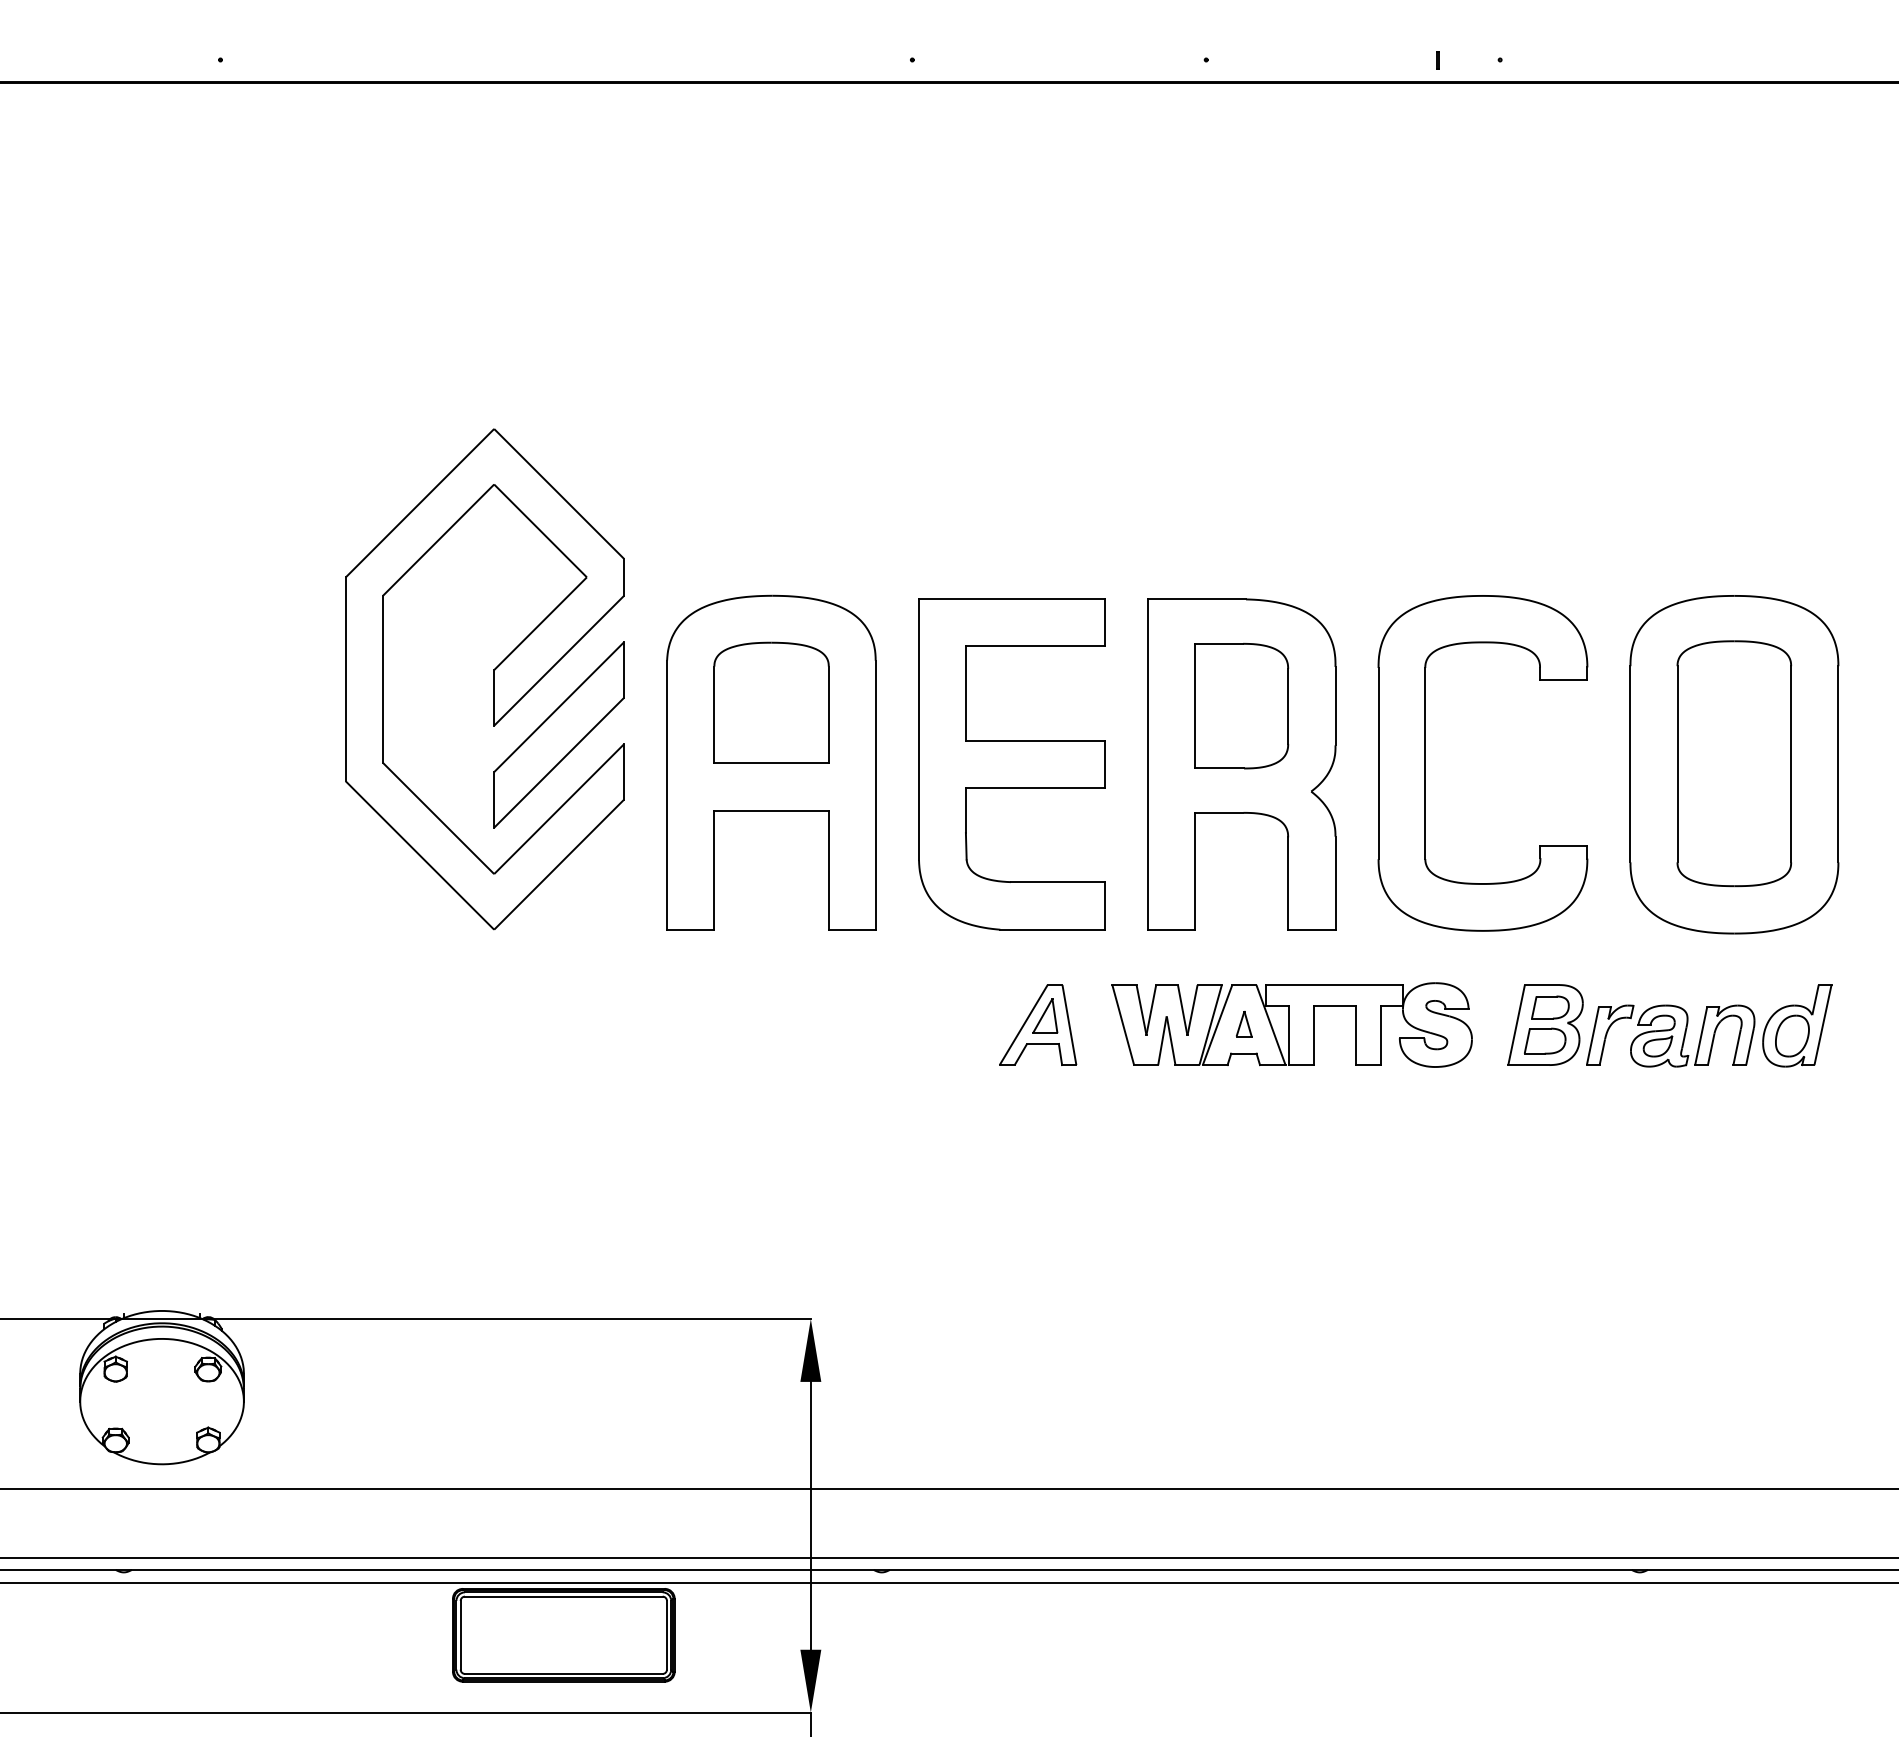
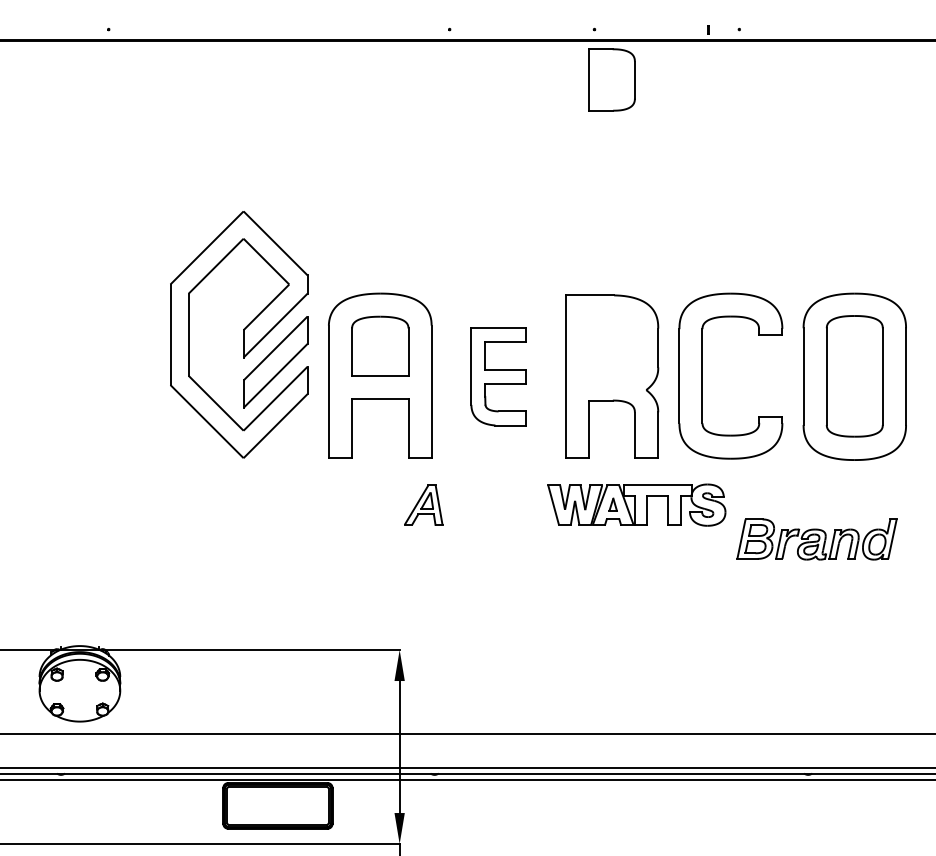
part: (1240, 705) -> (611, 79), moved
part: (1011, 764) -> (498, 376), size x0.6
part: (1037, 1023) -> (423, 504), moved
part: (1668, 1025) -> (816, 539), moved

